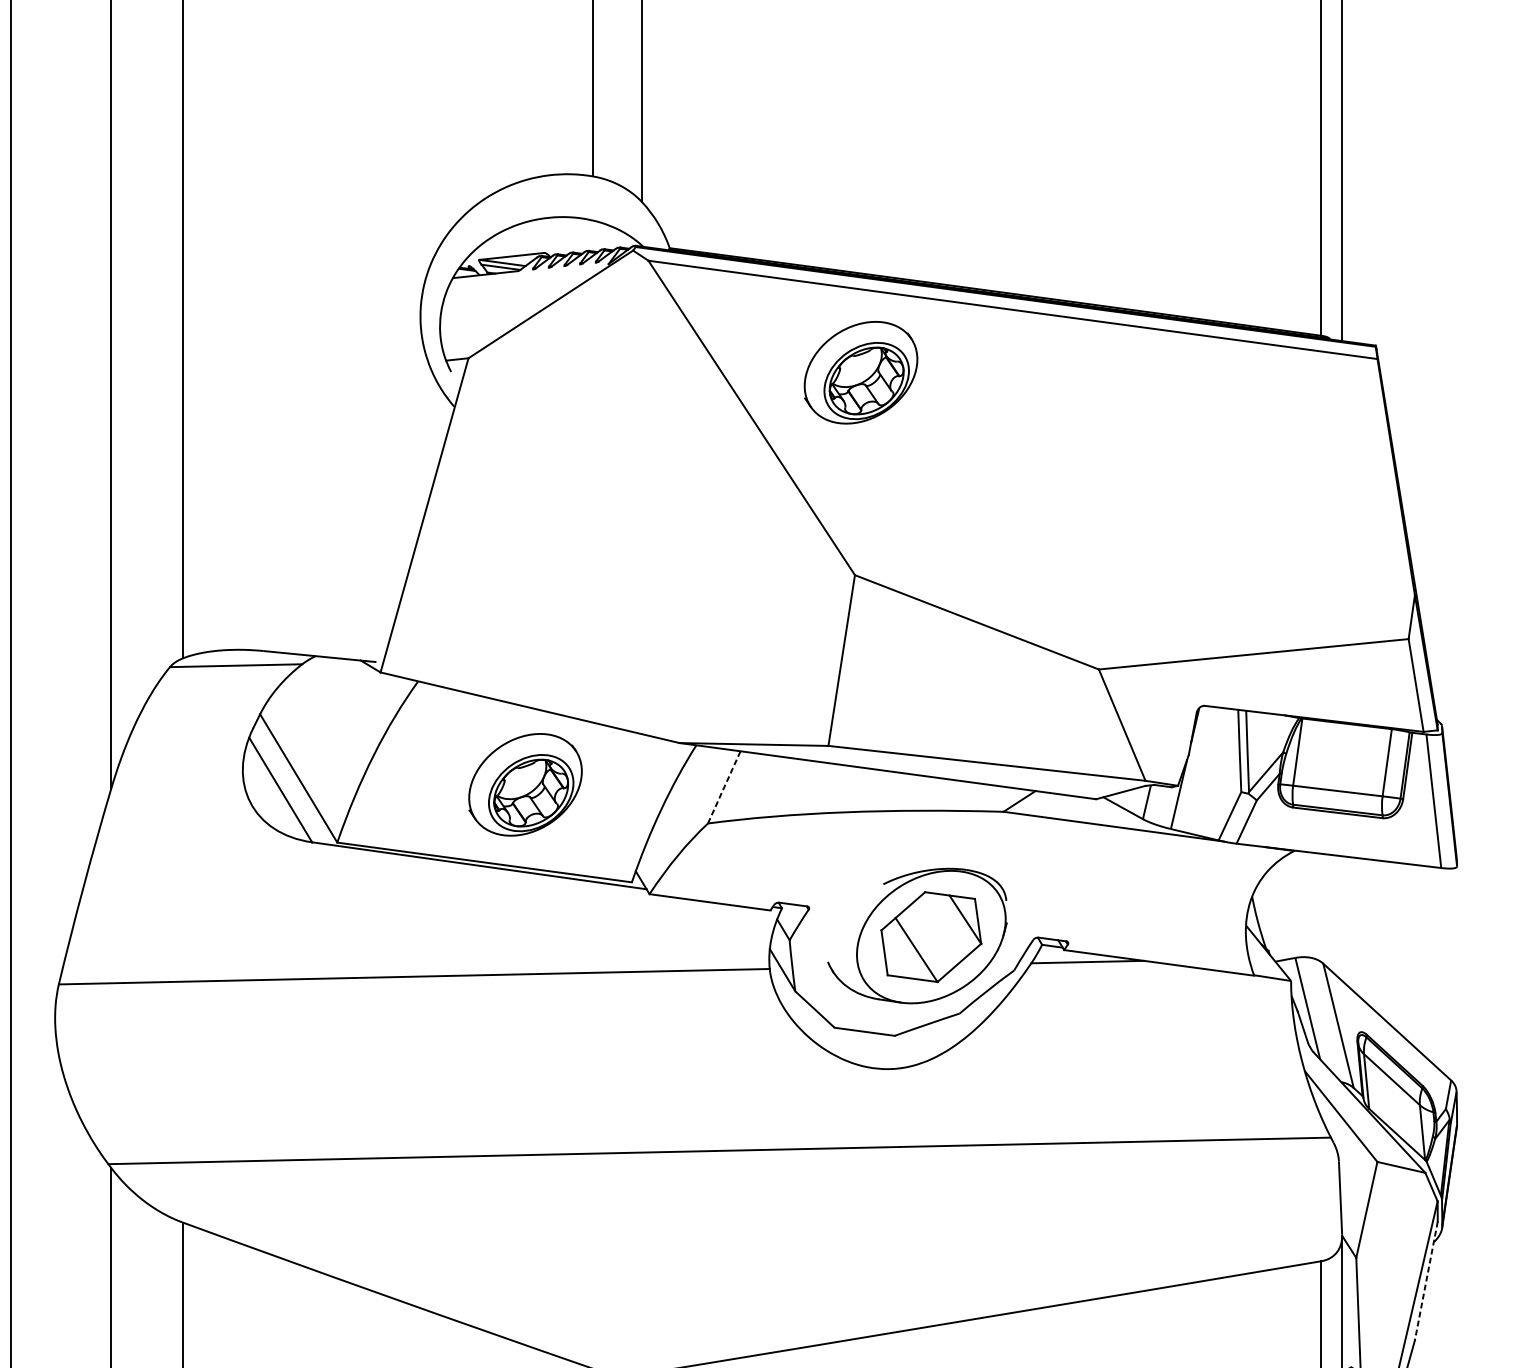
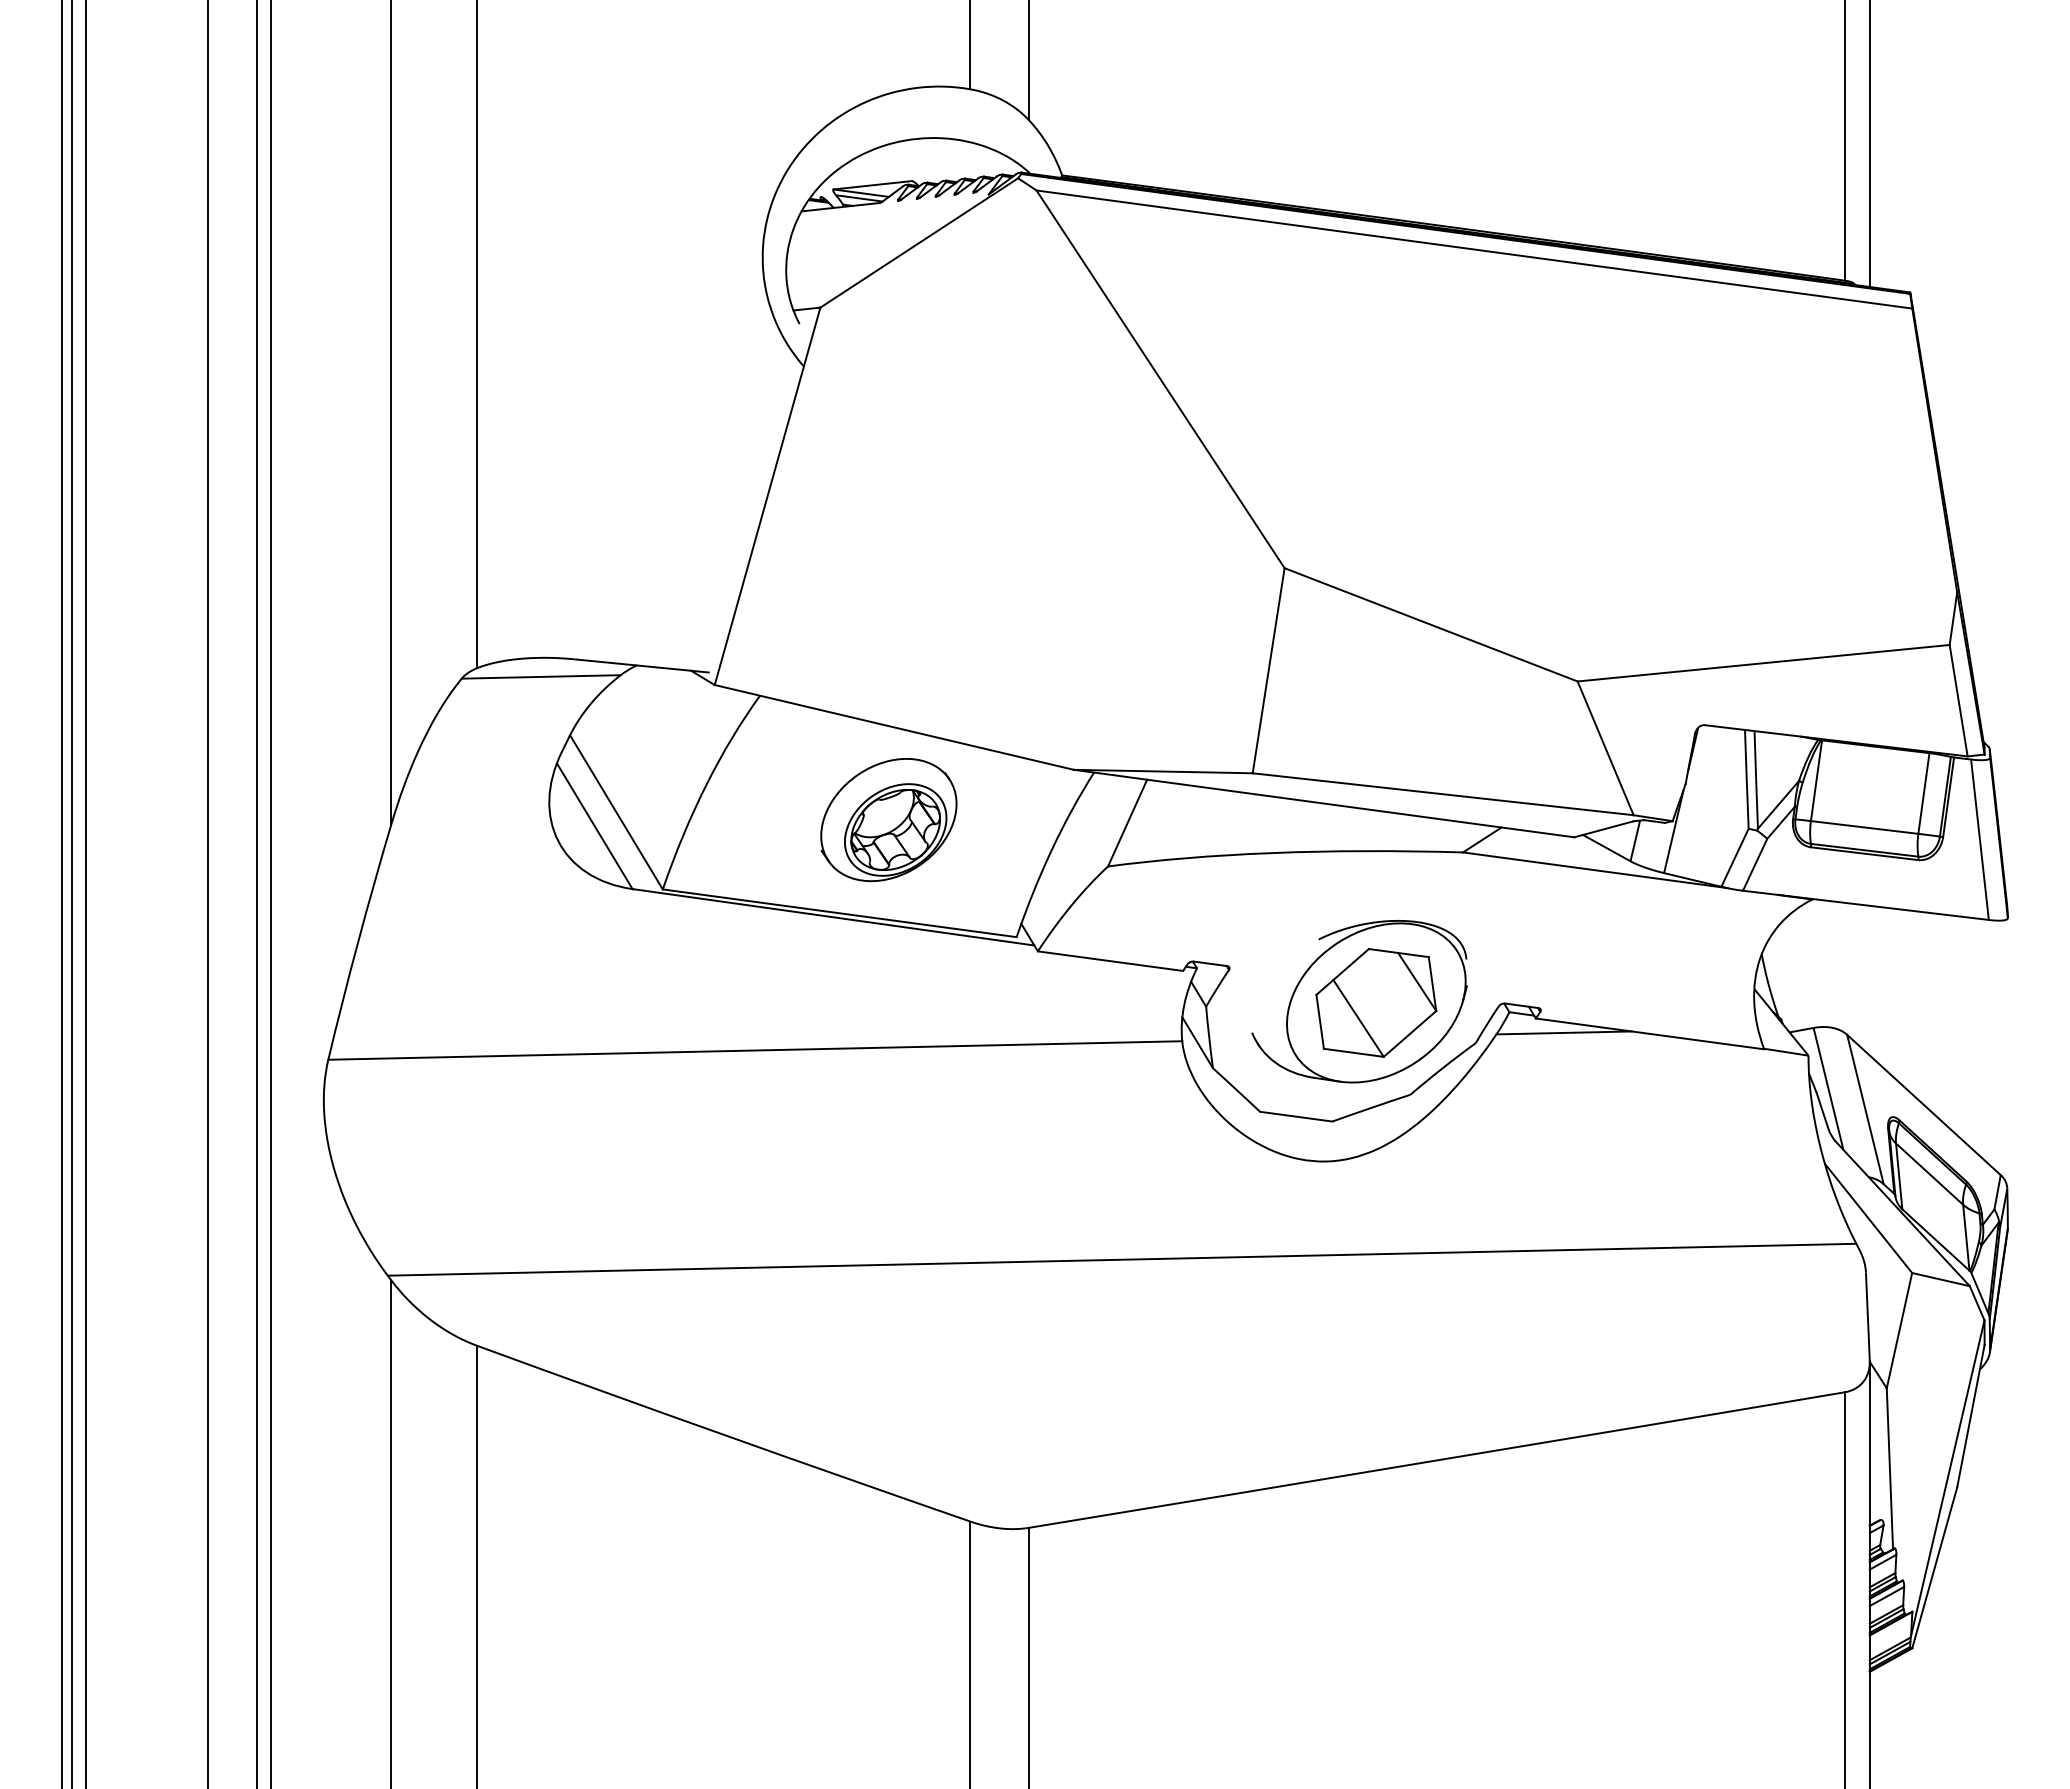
part: (860, 373) -> (1291, 325), removed
line: (724, 787) -> (1127, 823), dashed -> solid
line: (1425, 1281) -> (1970, 1416), dashed -> solid

